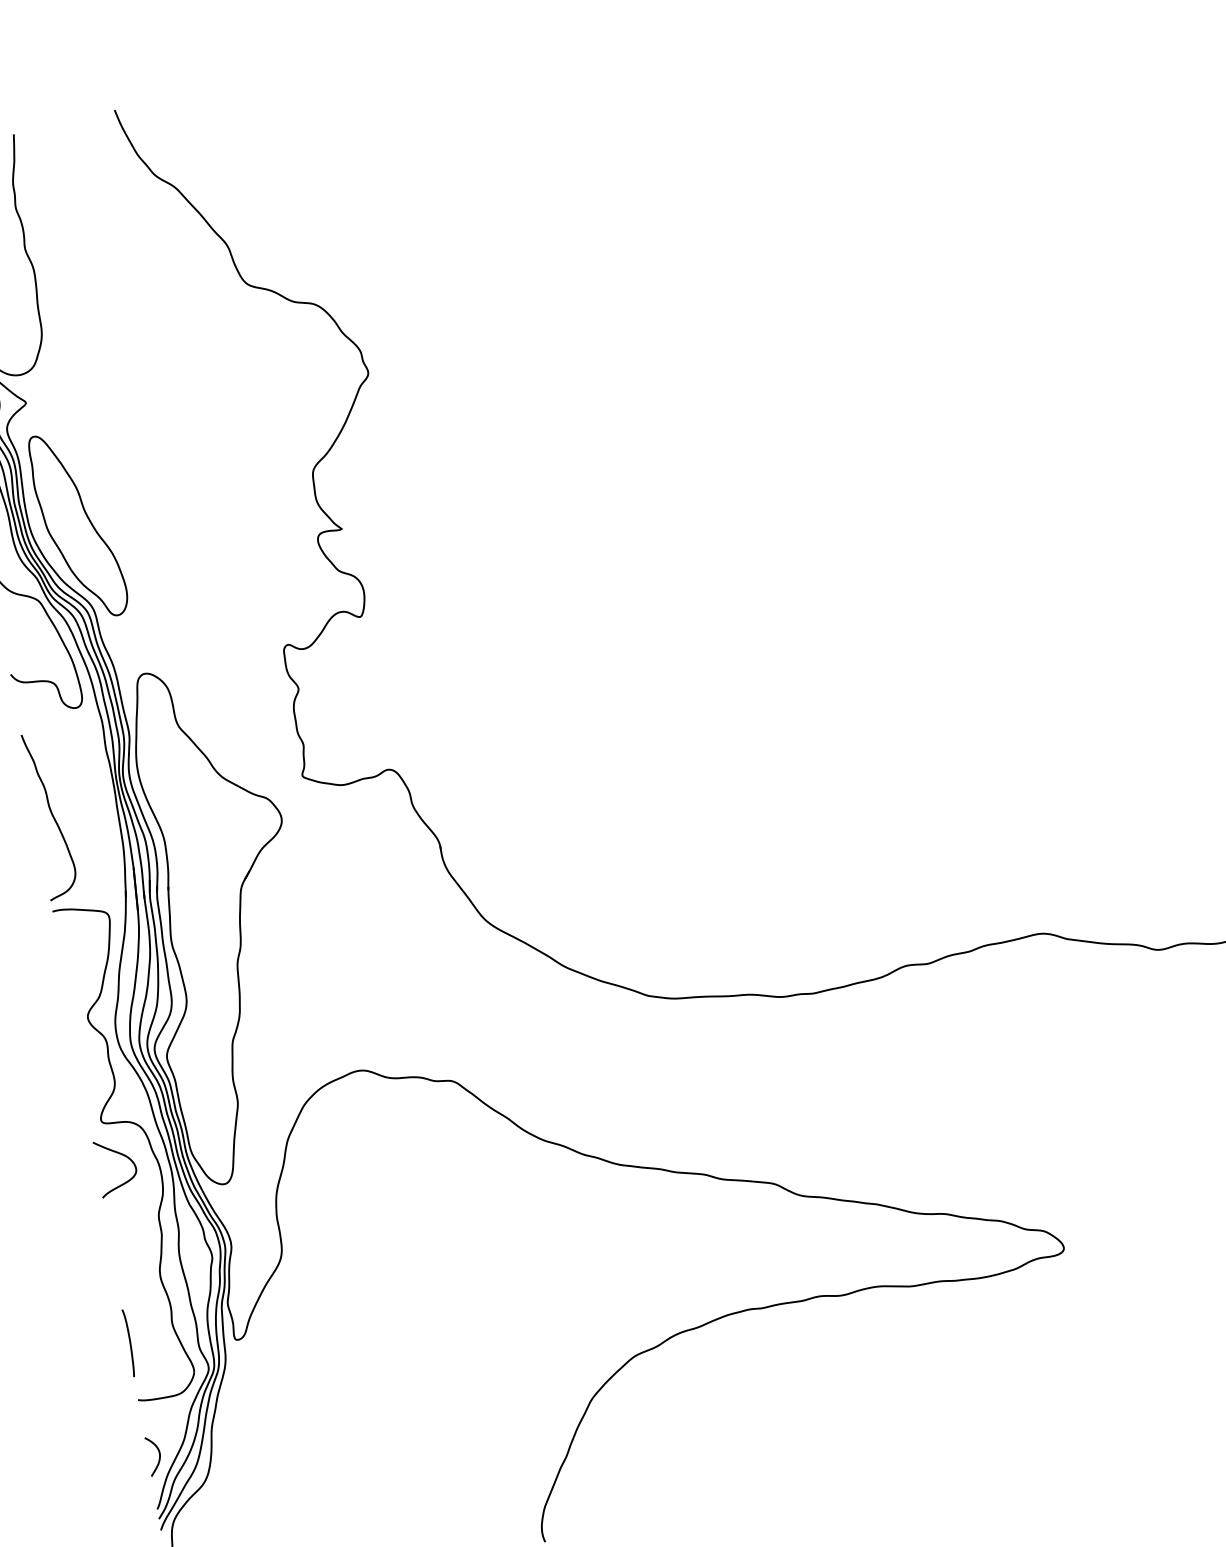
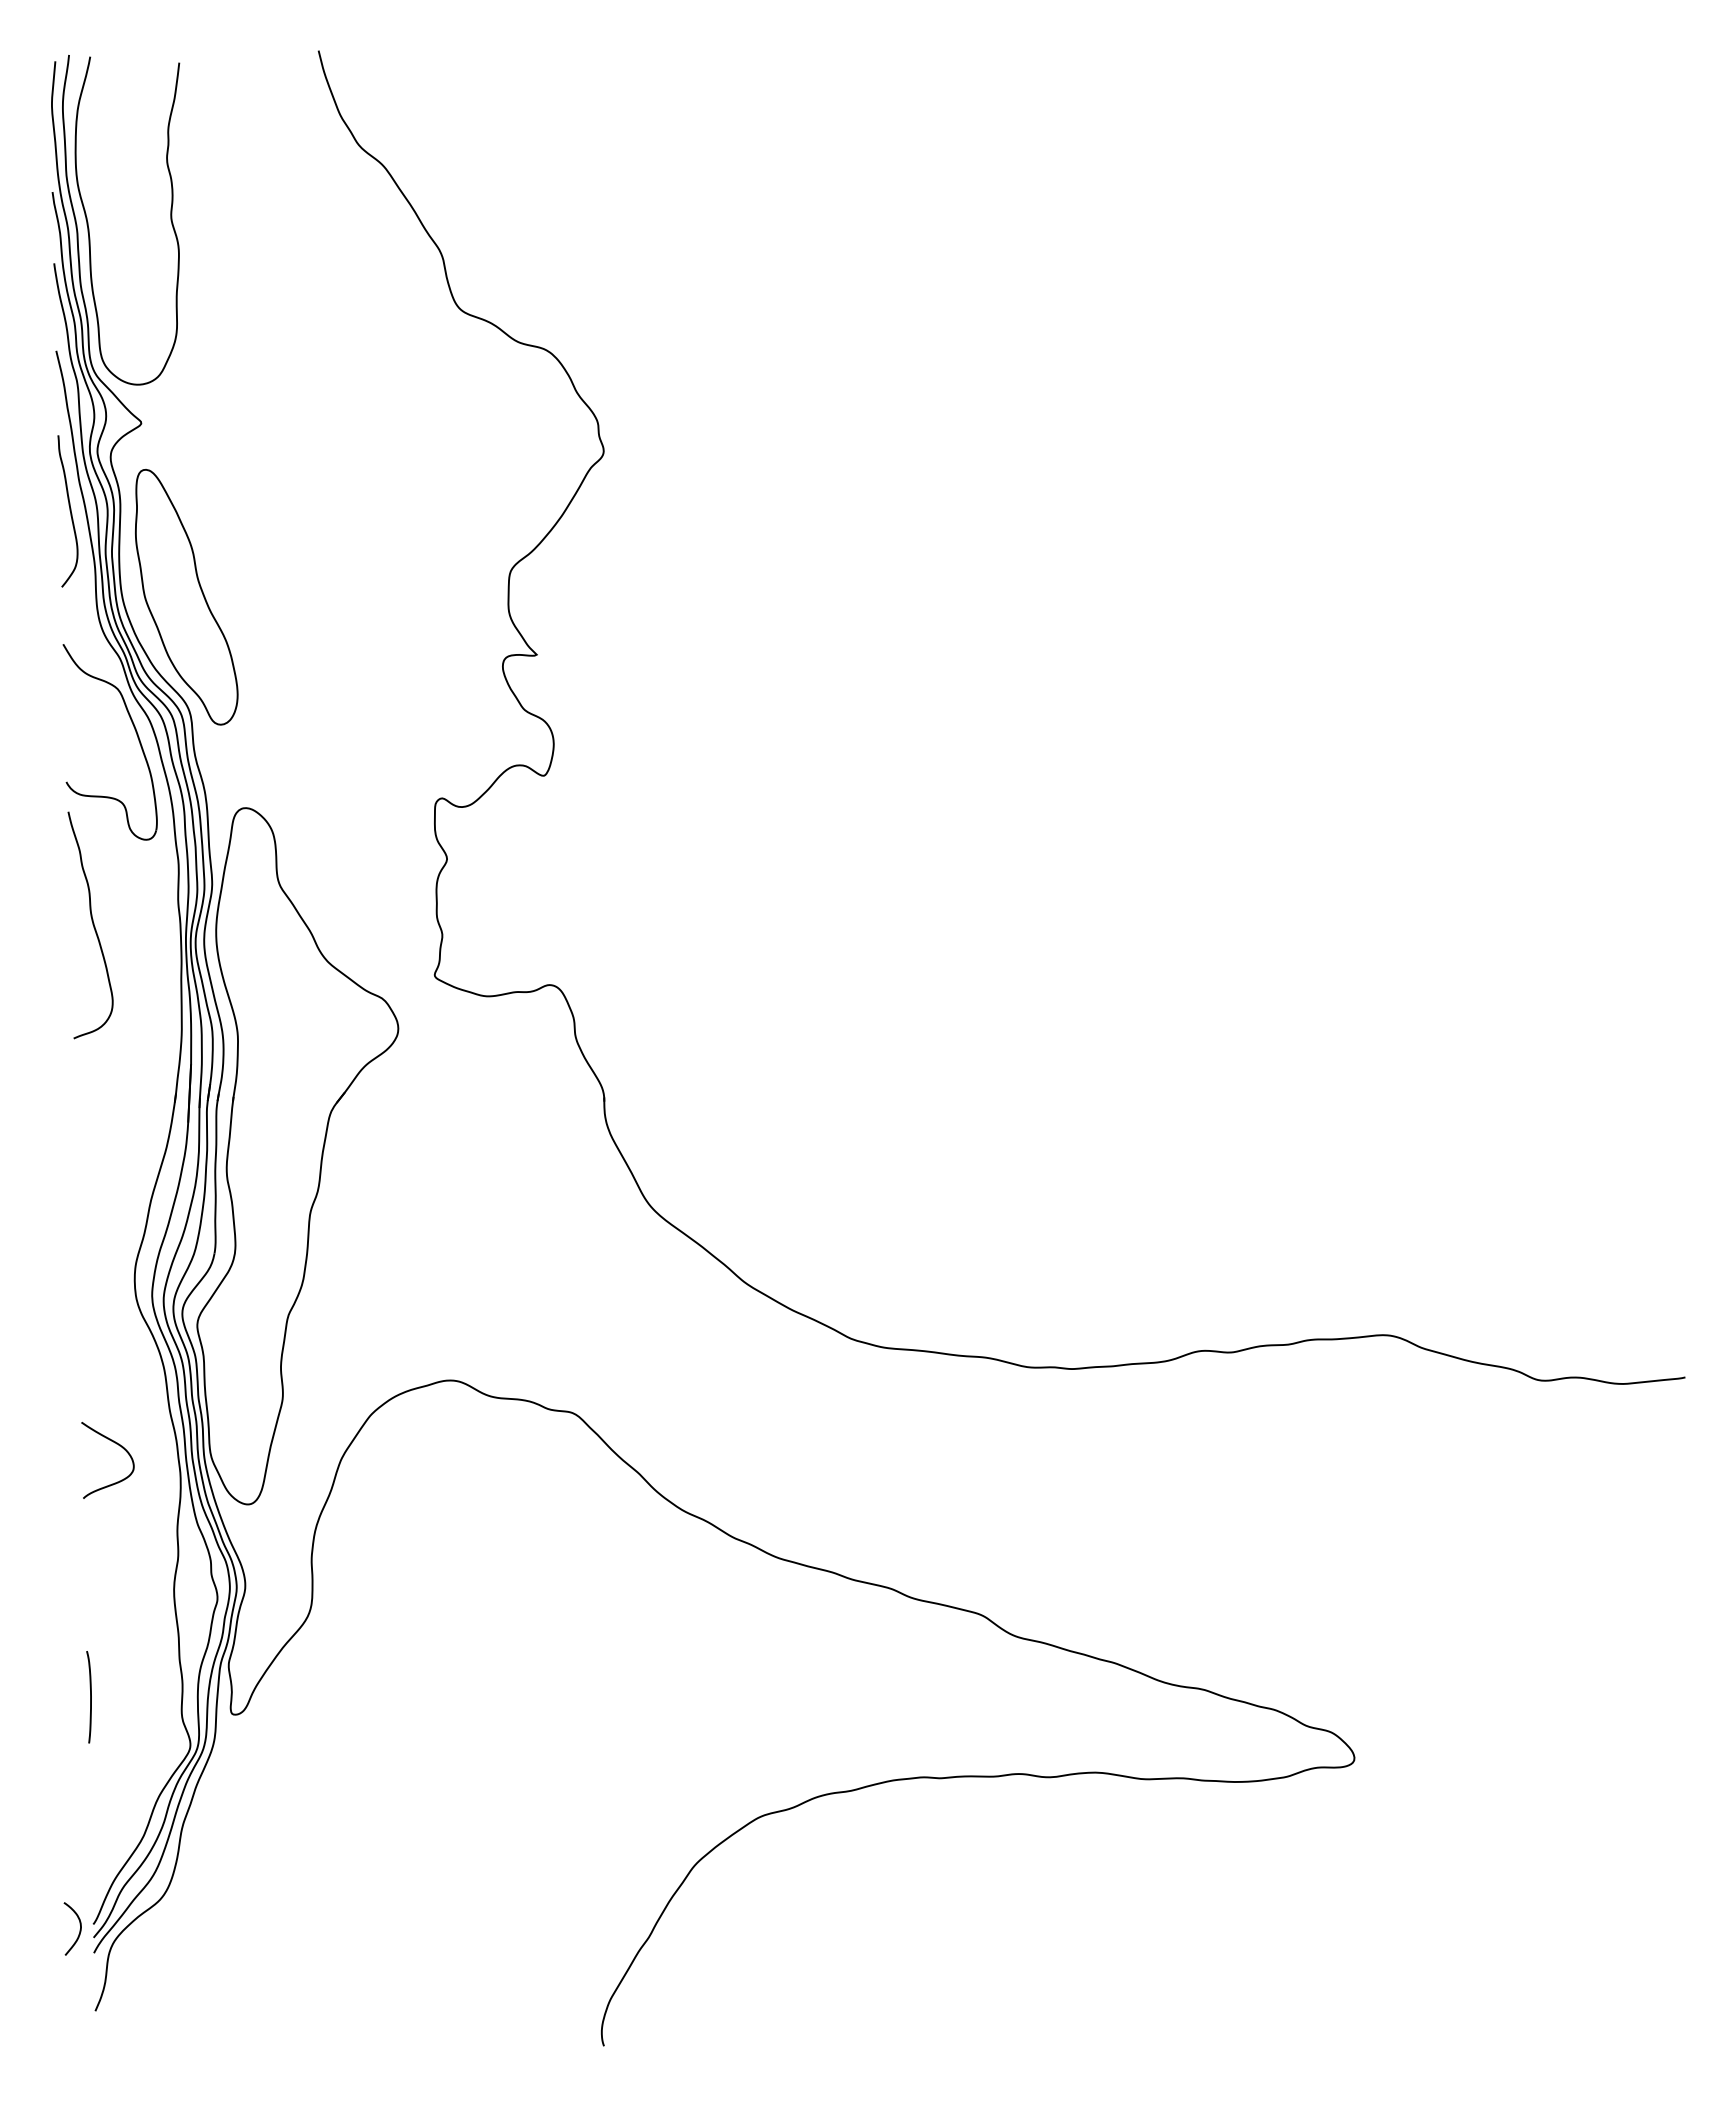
curve: (51, 814) -> (92, 924), moved
part: (149, 1145) -> (156, 1438), removed
curve: (159, 1455) -> (79, 1929), moved

